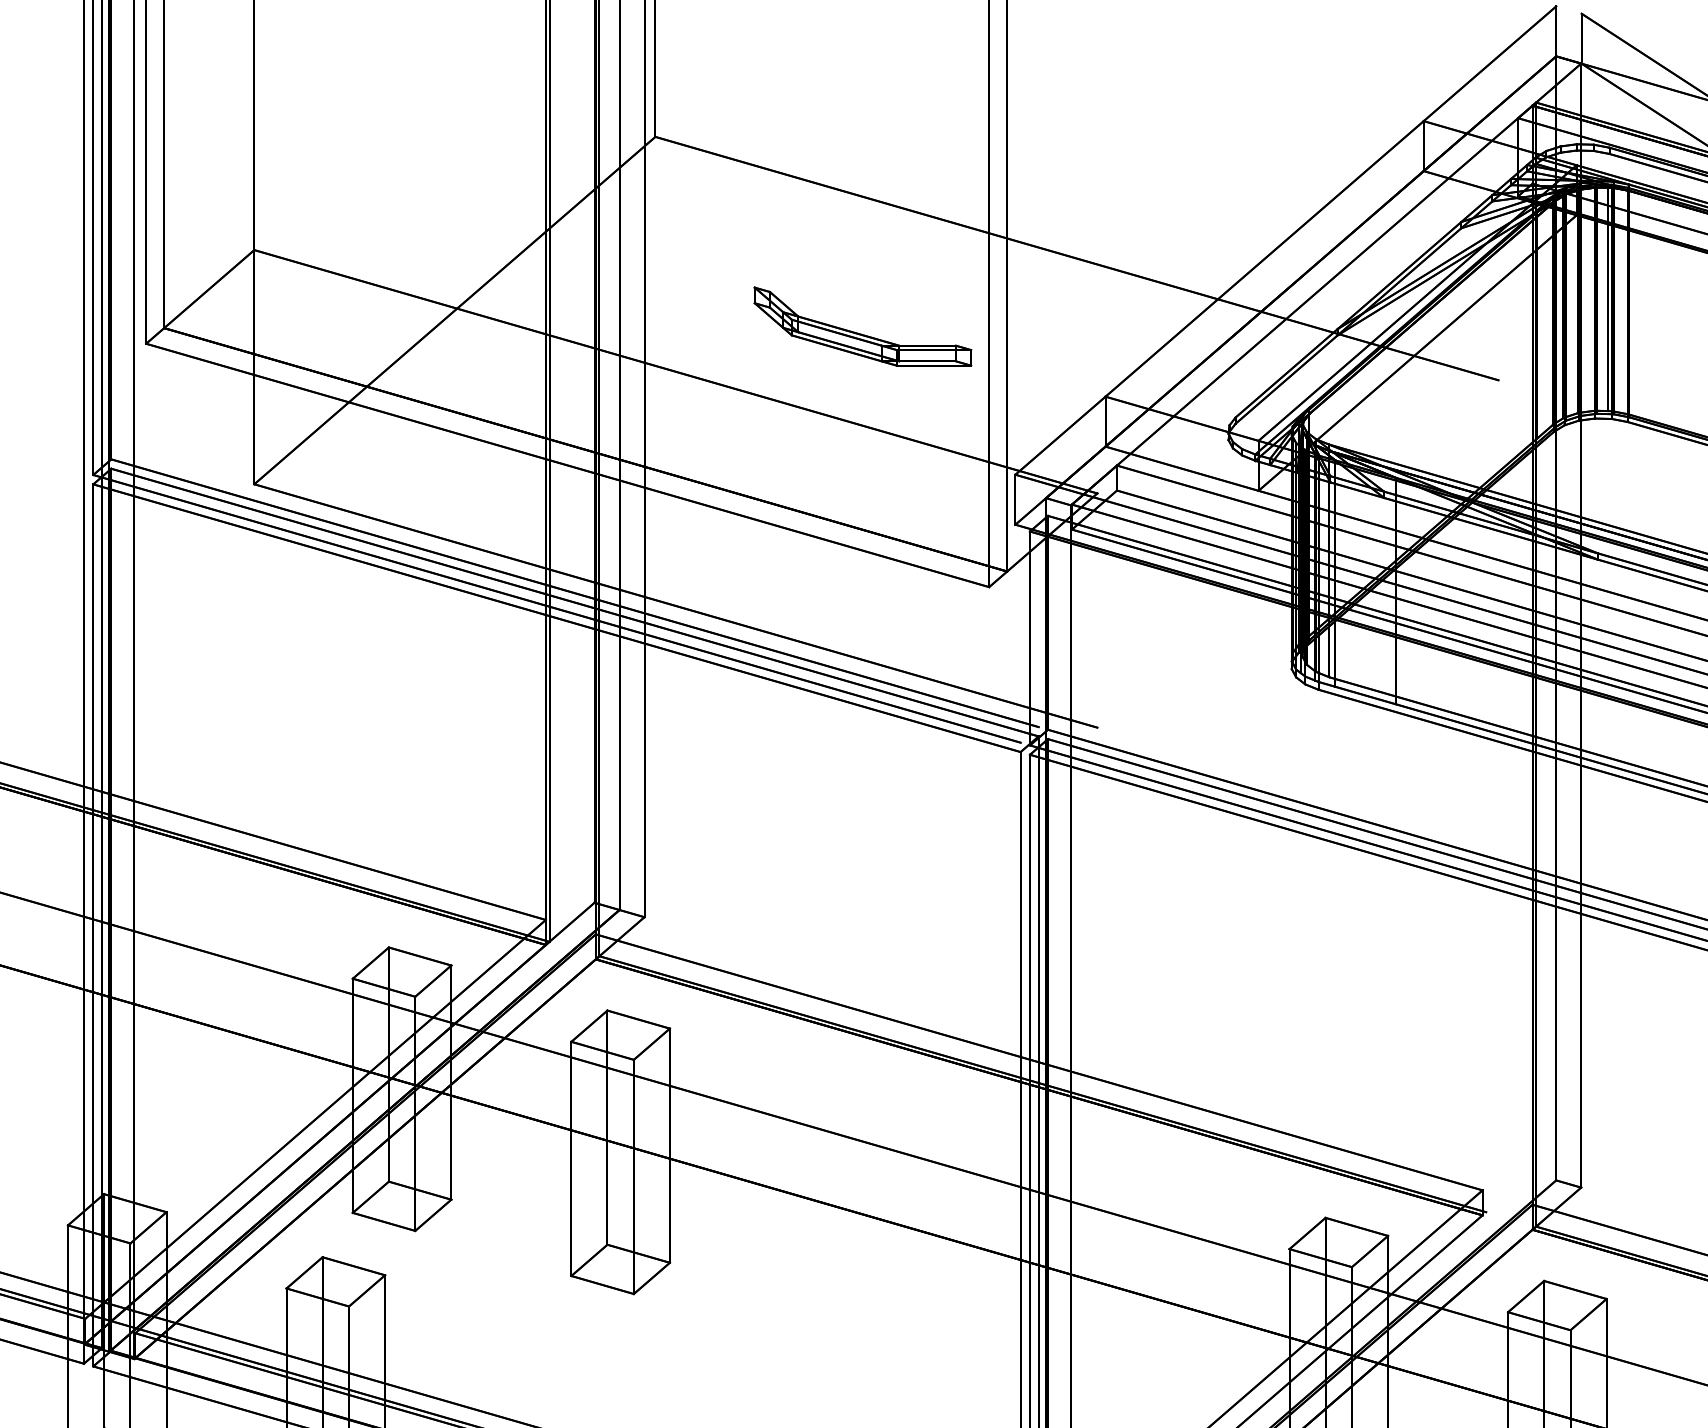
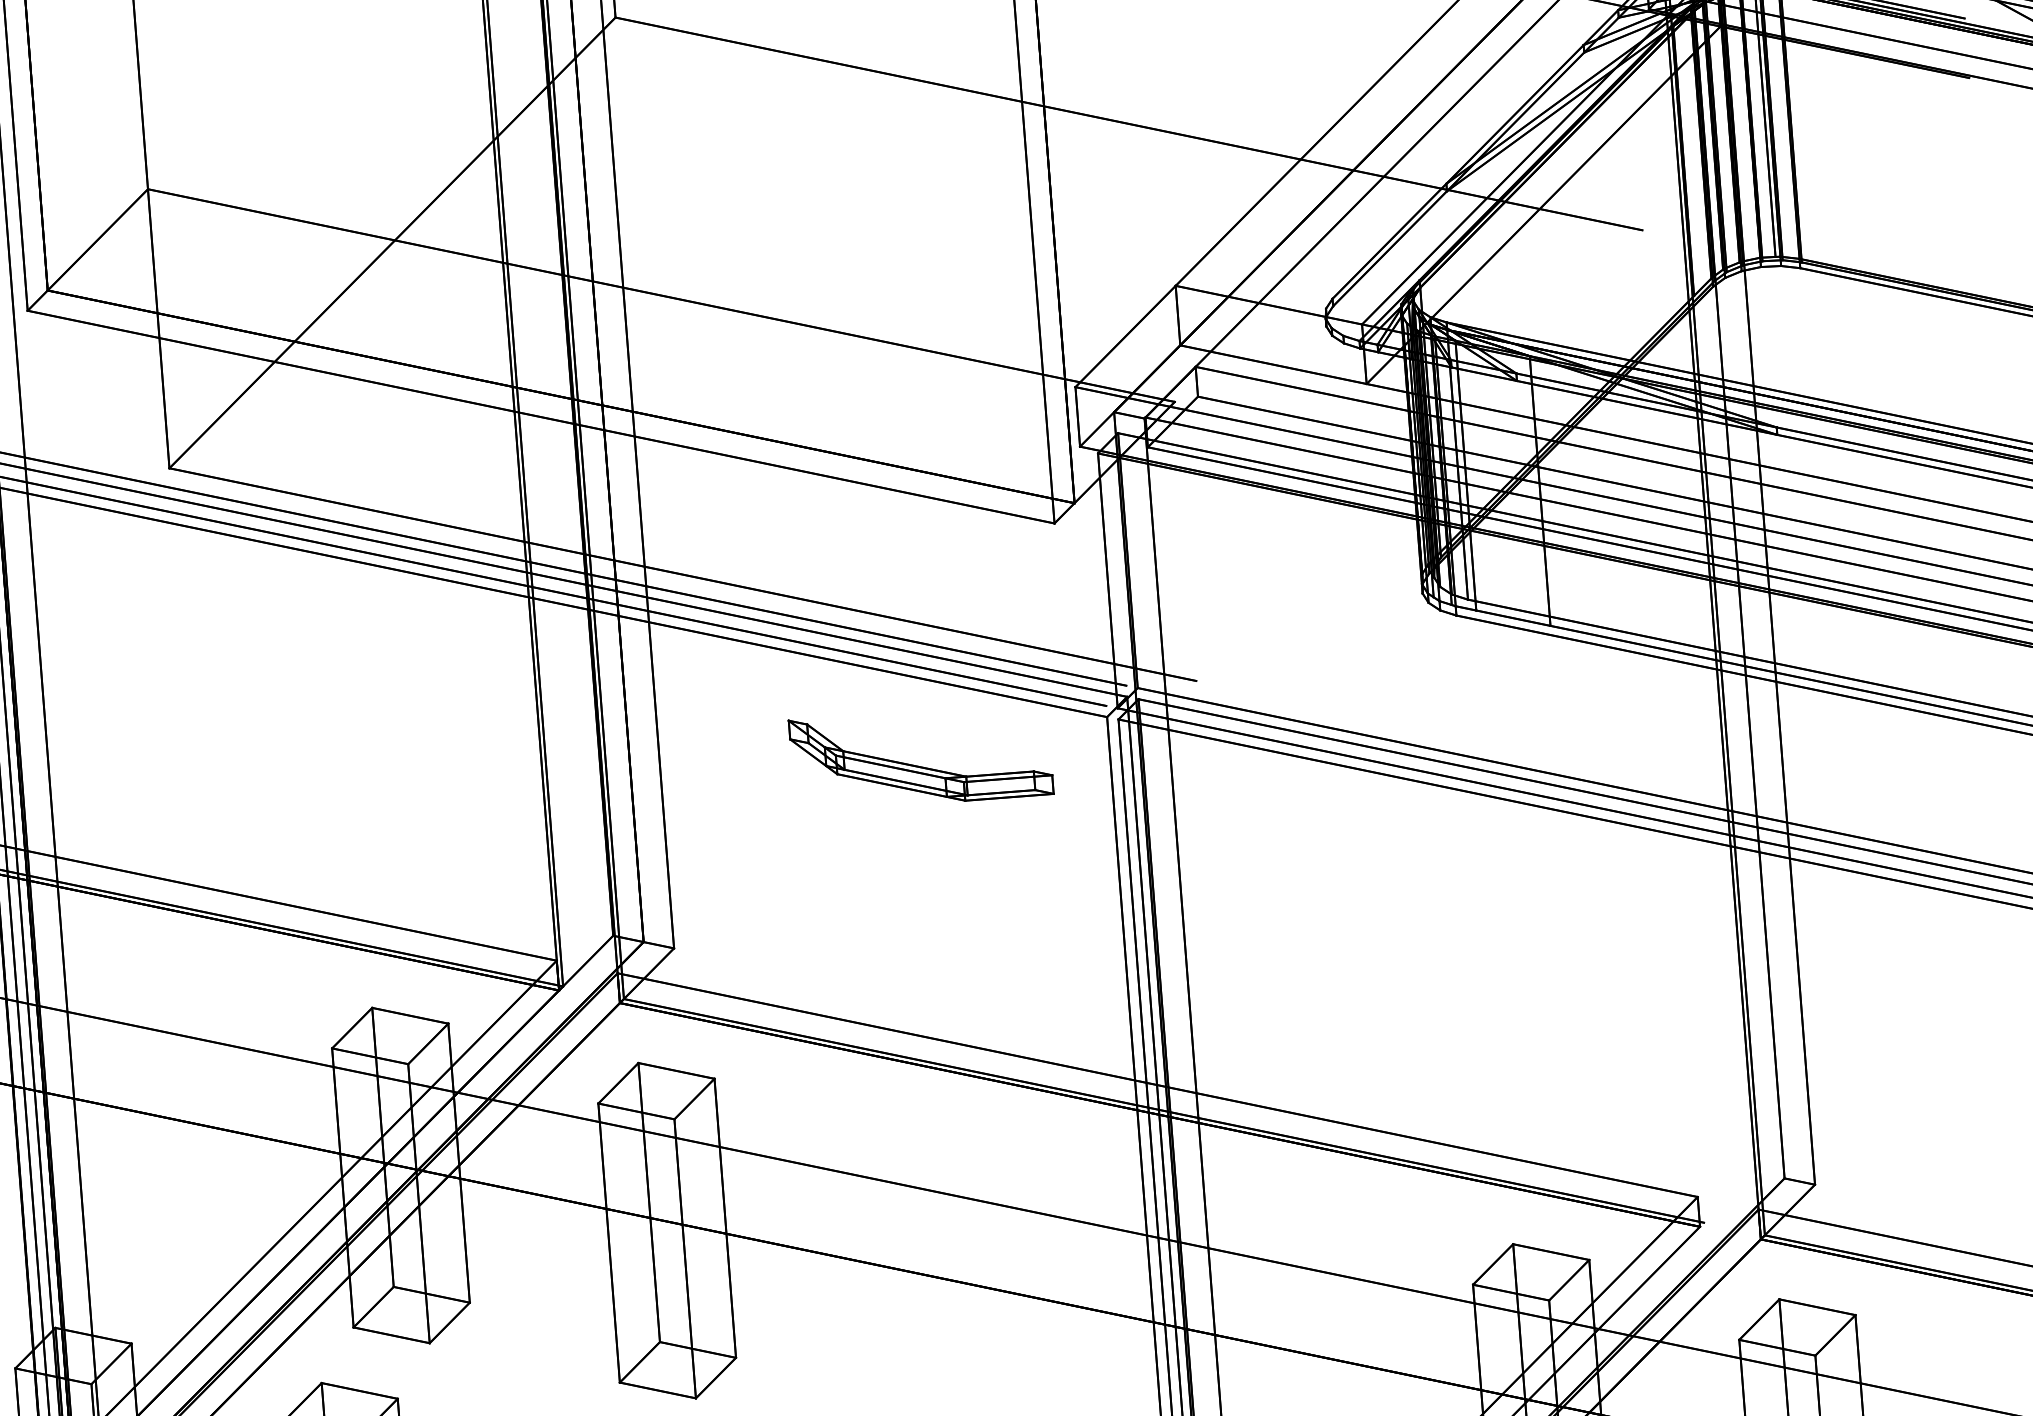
part: (861, 333) -> (920, 765), moved

